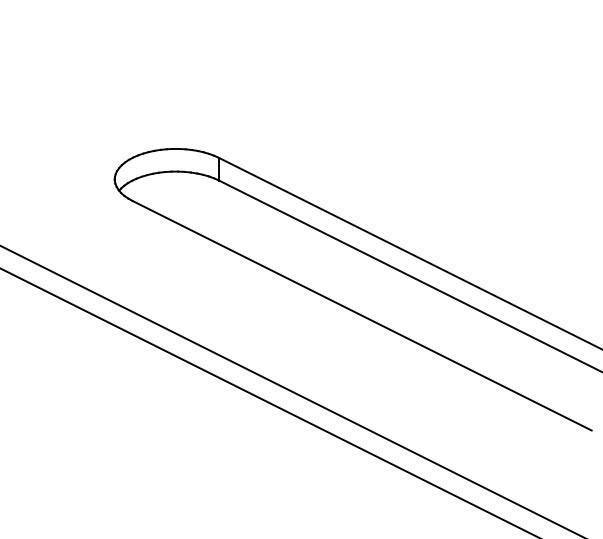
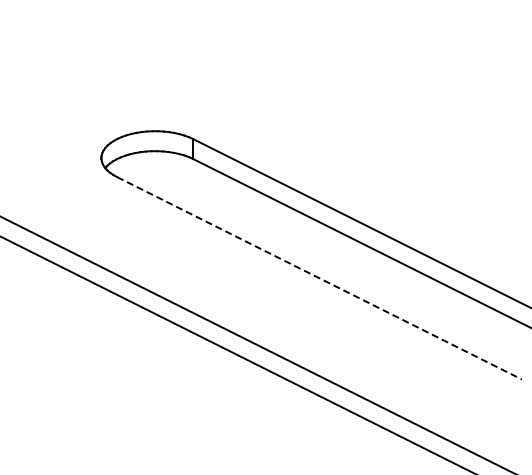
line: (362, 316) -> (319, 278), solid -> dashed

